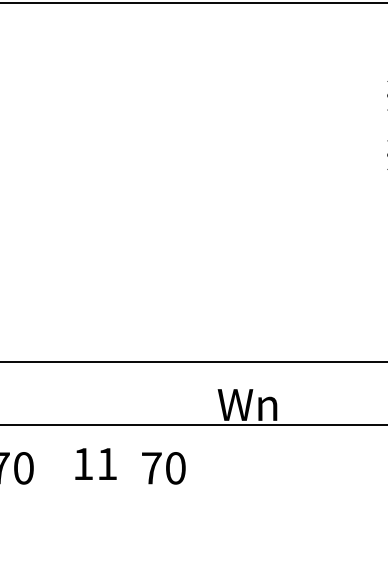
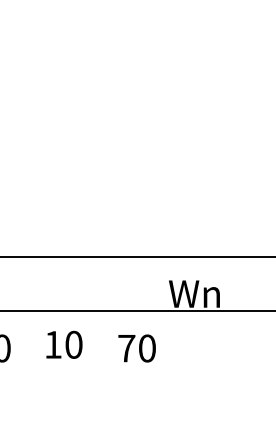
text: (107, 463) -> (74, 344), 11 -> 10
text: (163, 468) -> (136, 348), moved

